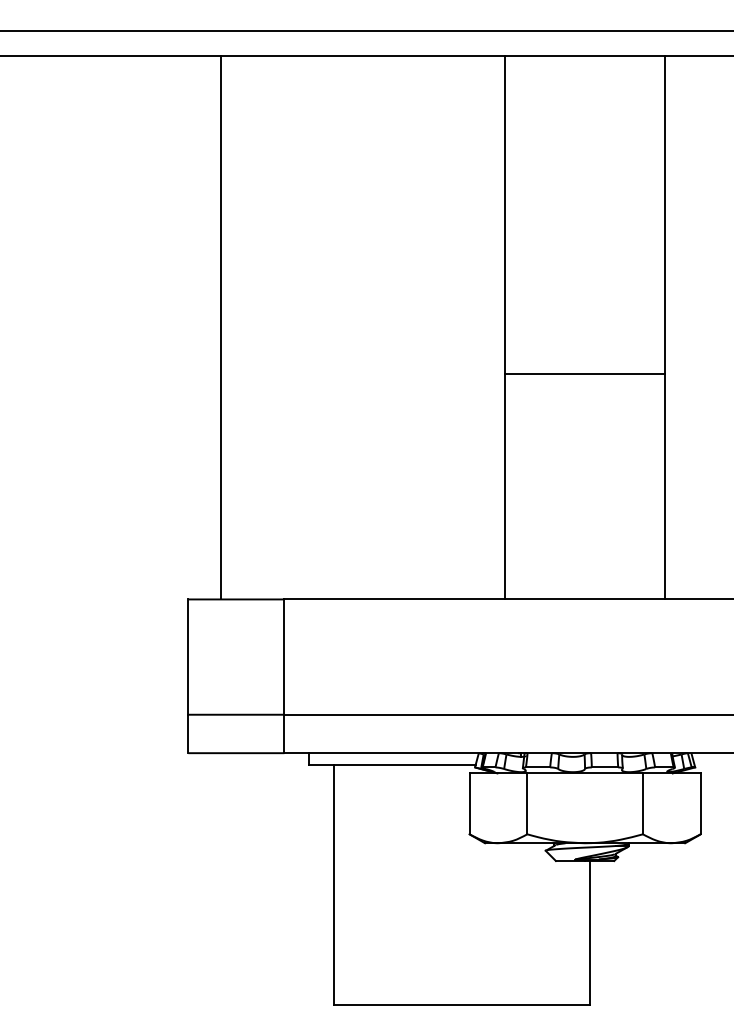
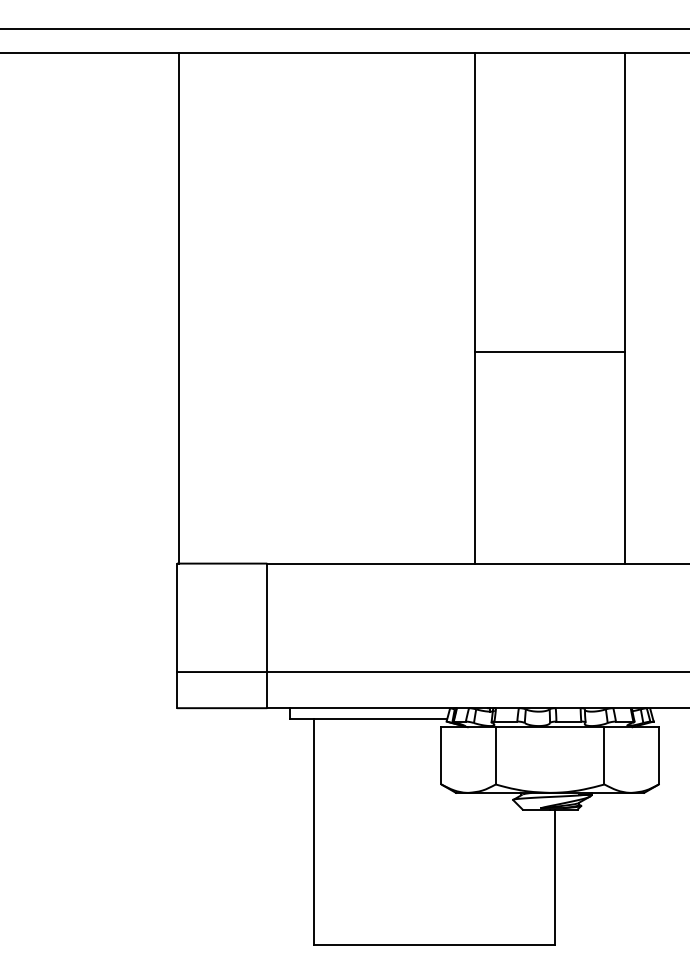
line: (220, 327) -> (179, 307), moved

